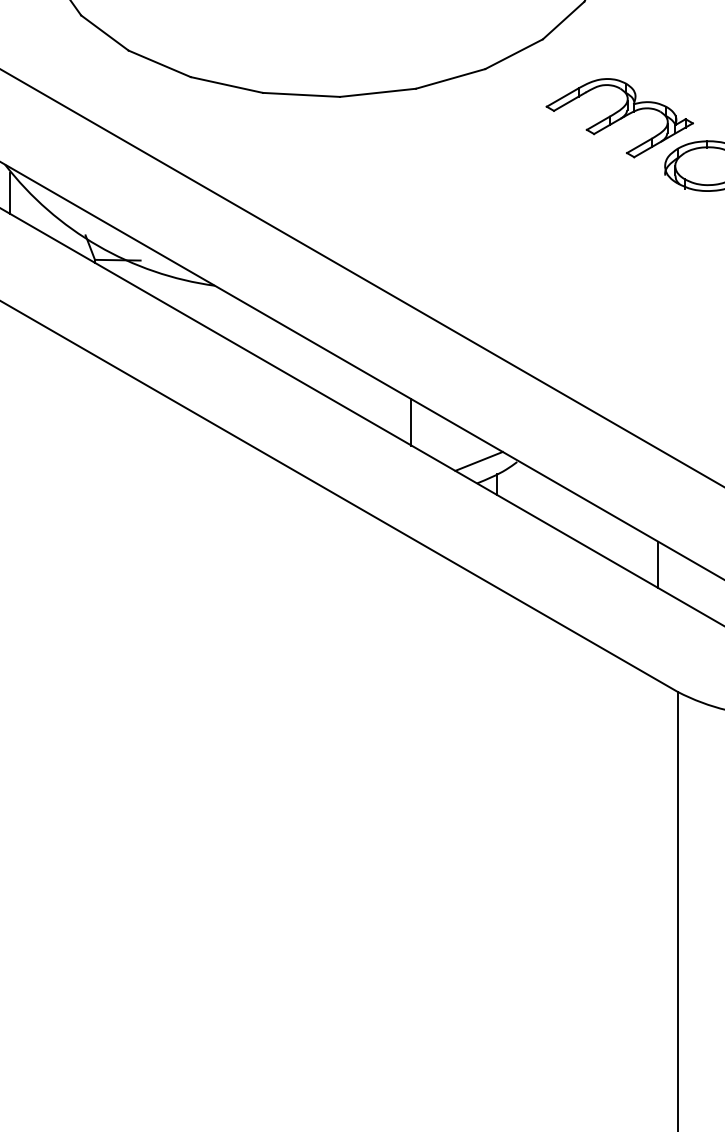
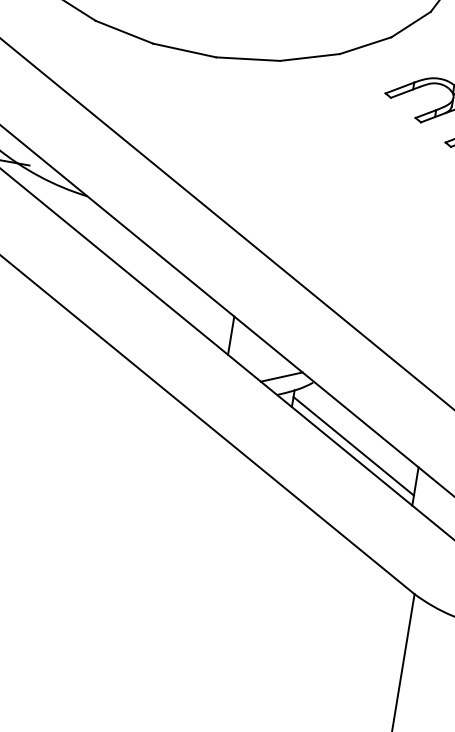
line: (576, 528) -> (353, 445), added

